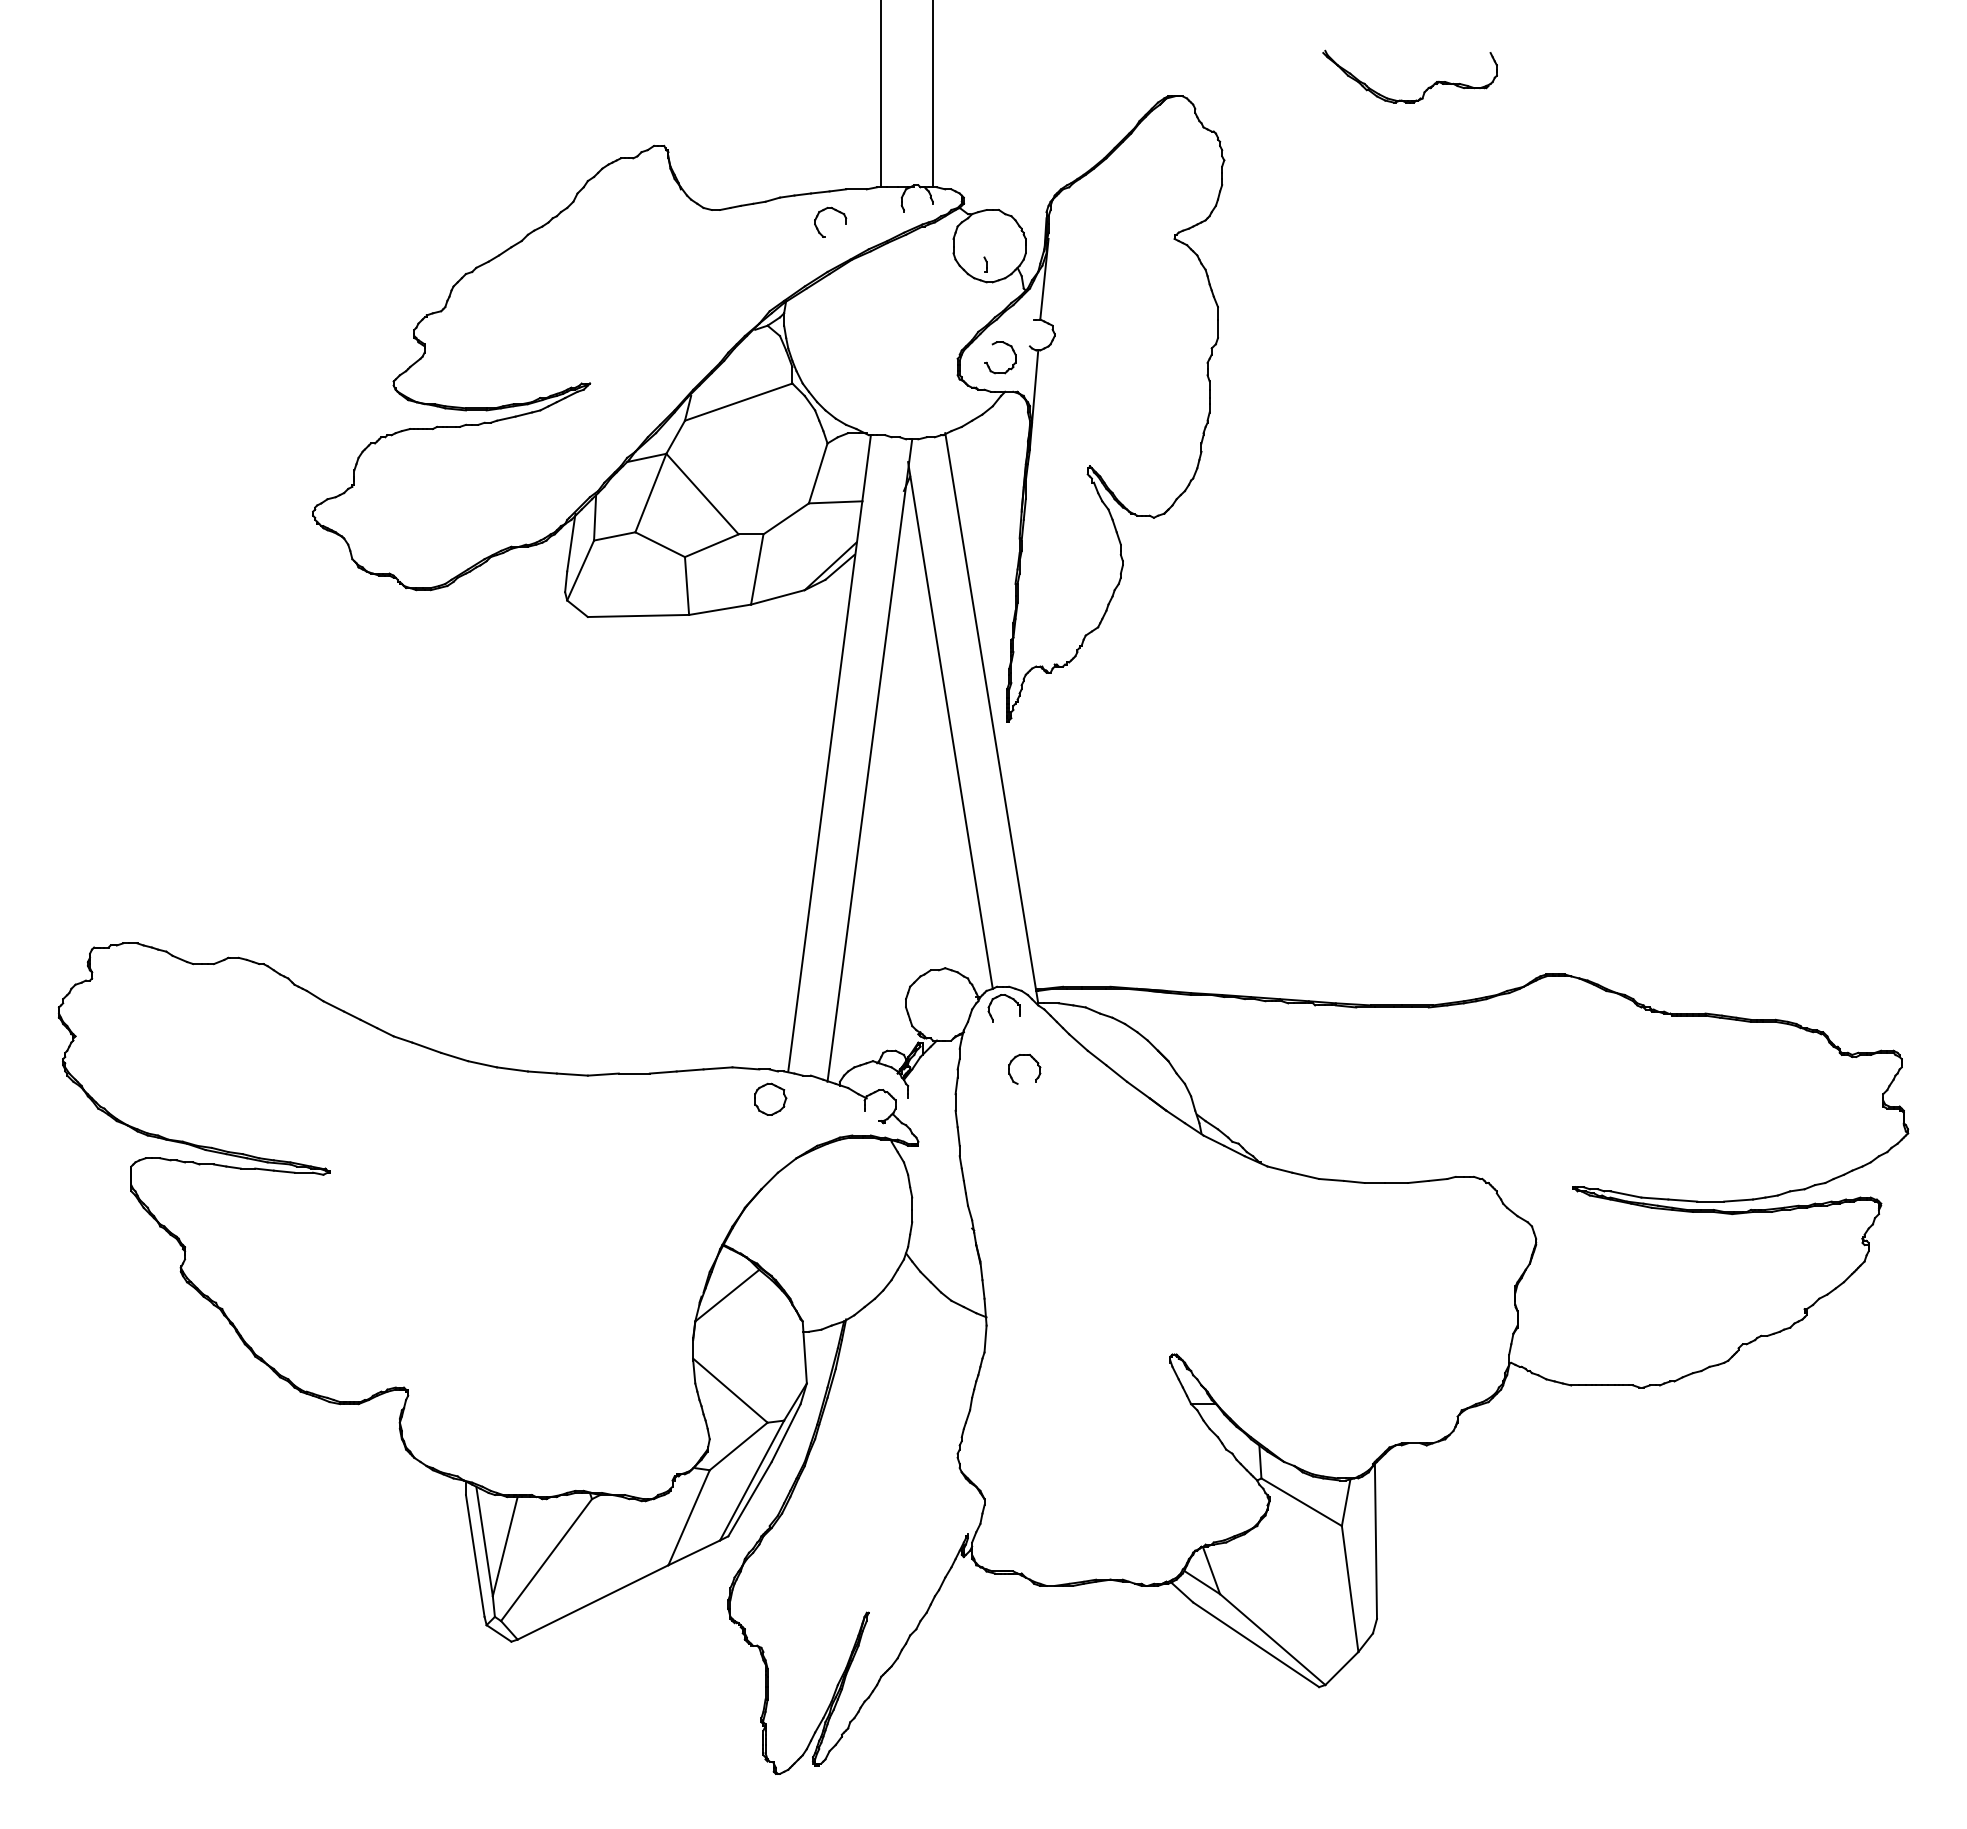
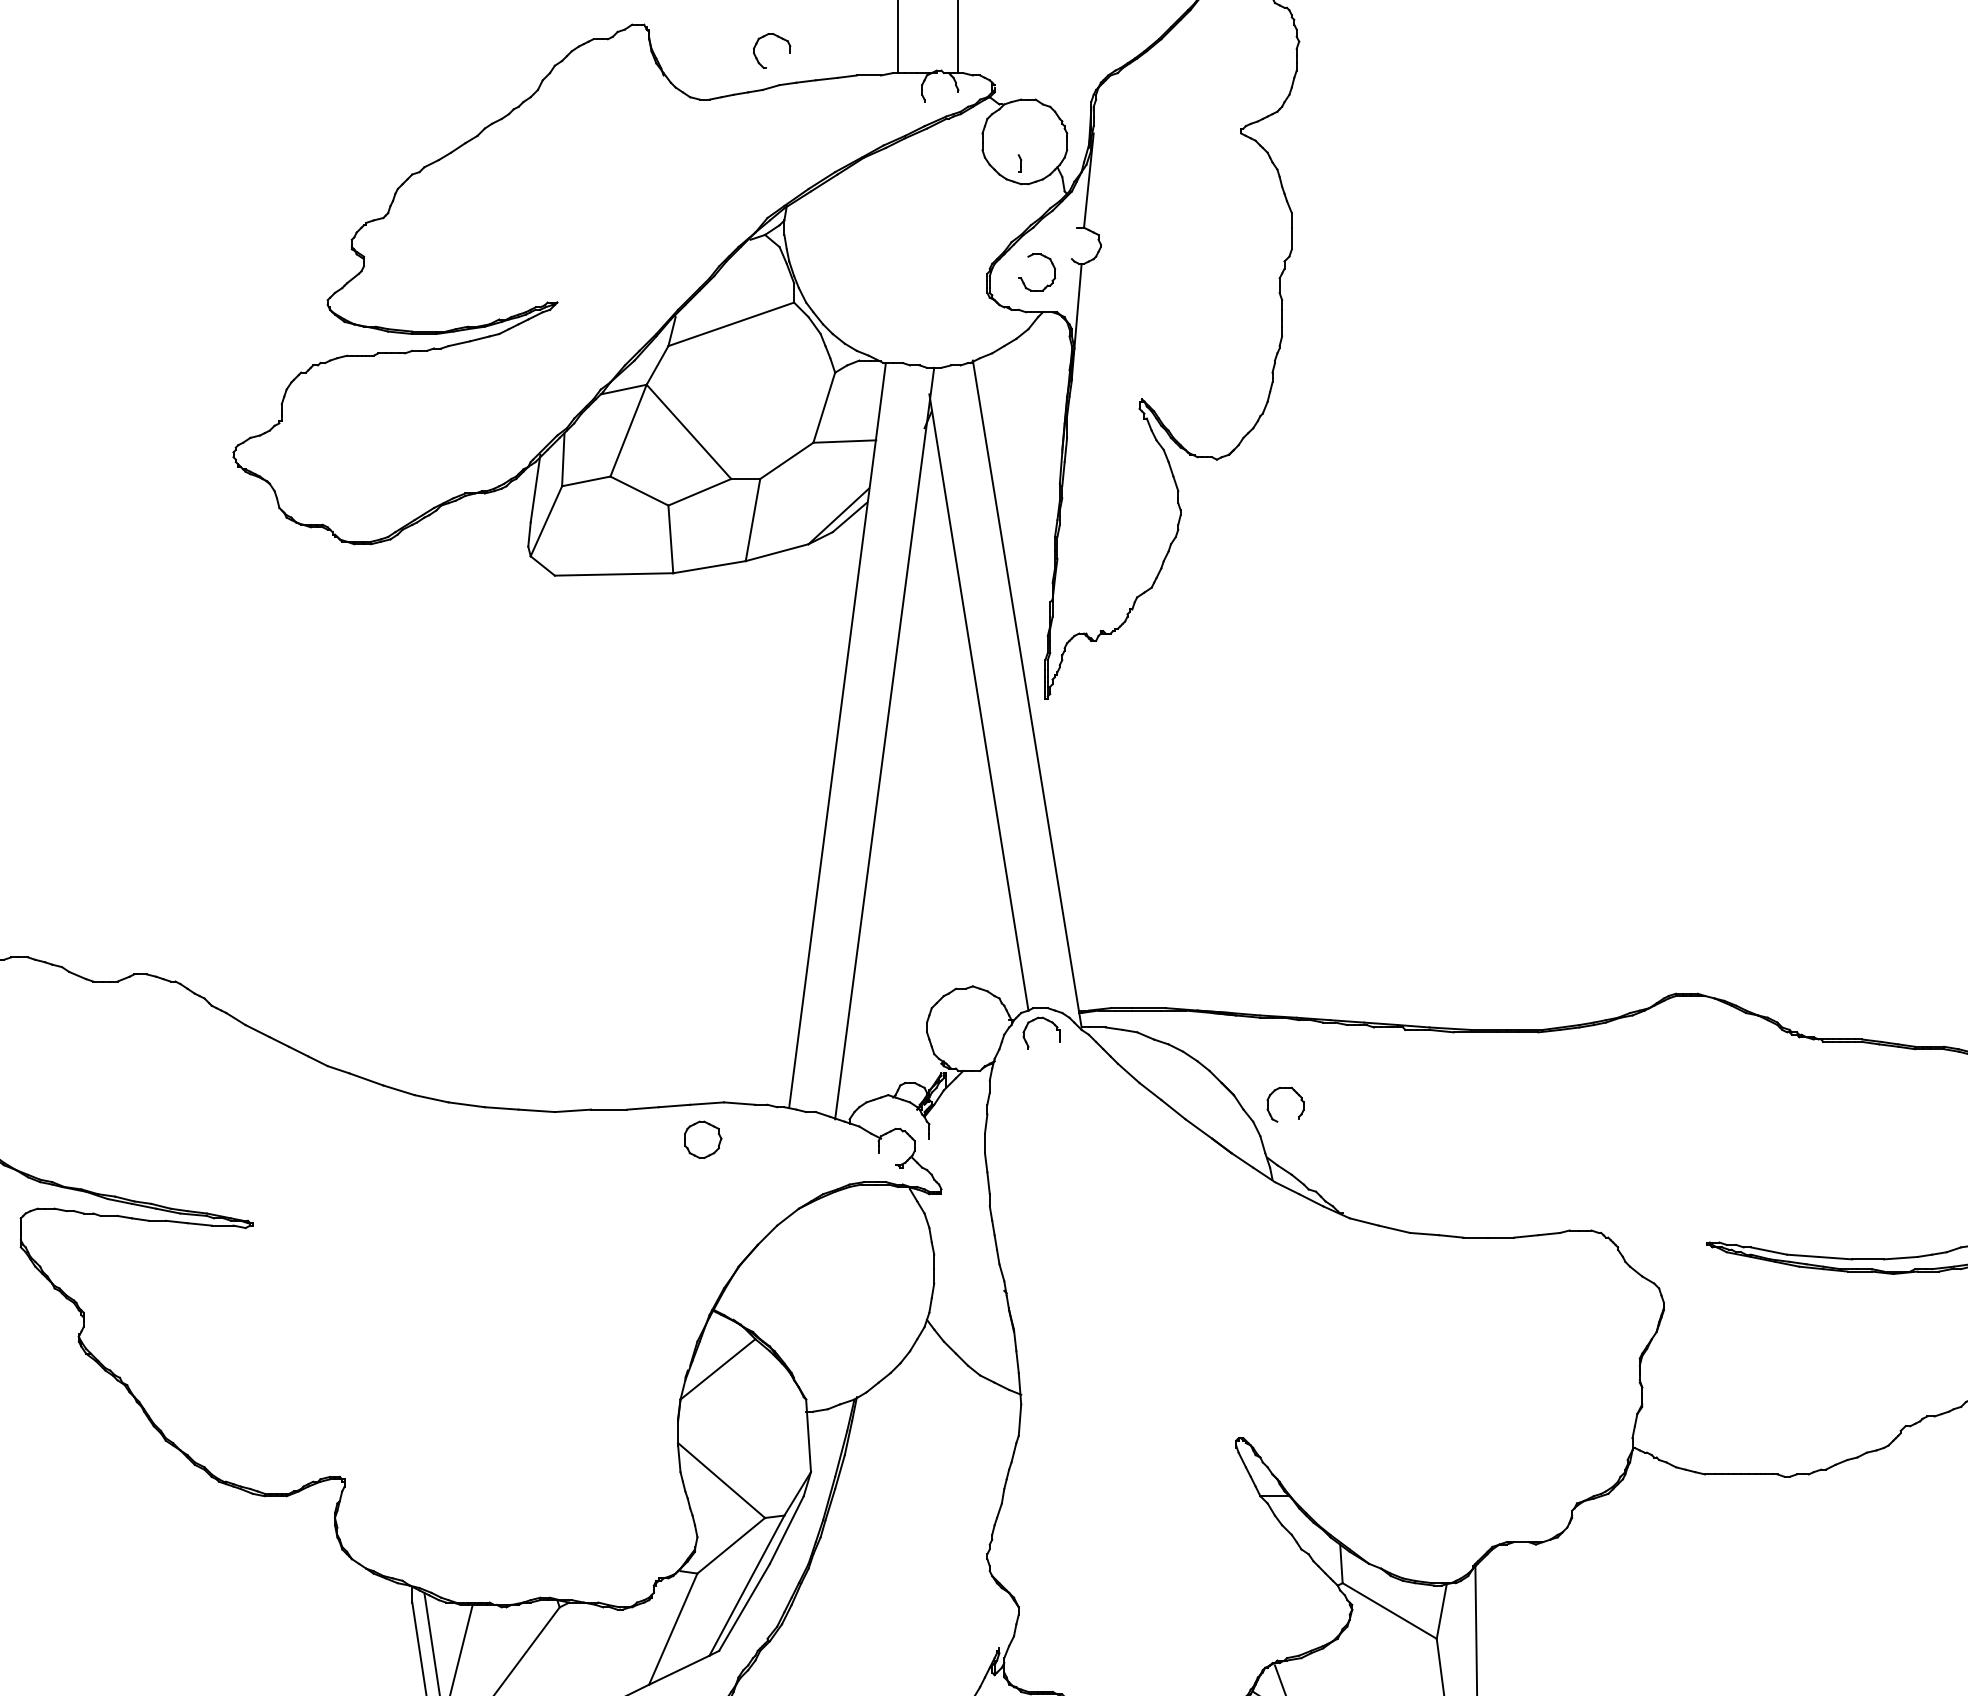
part: (836, 211) -> (778, 38), moved
part: (1031, 1058) -> (1293, 1092), moved
part: (770, 1098) -> (702, 1138), moved

